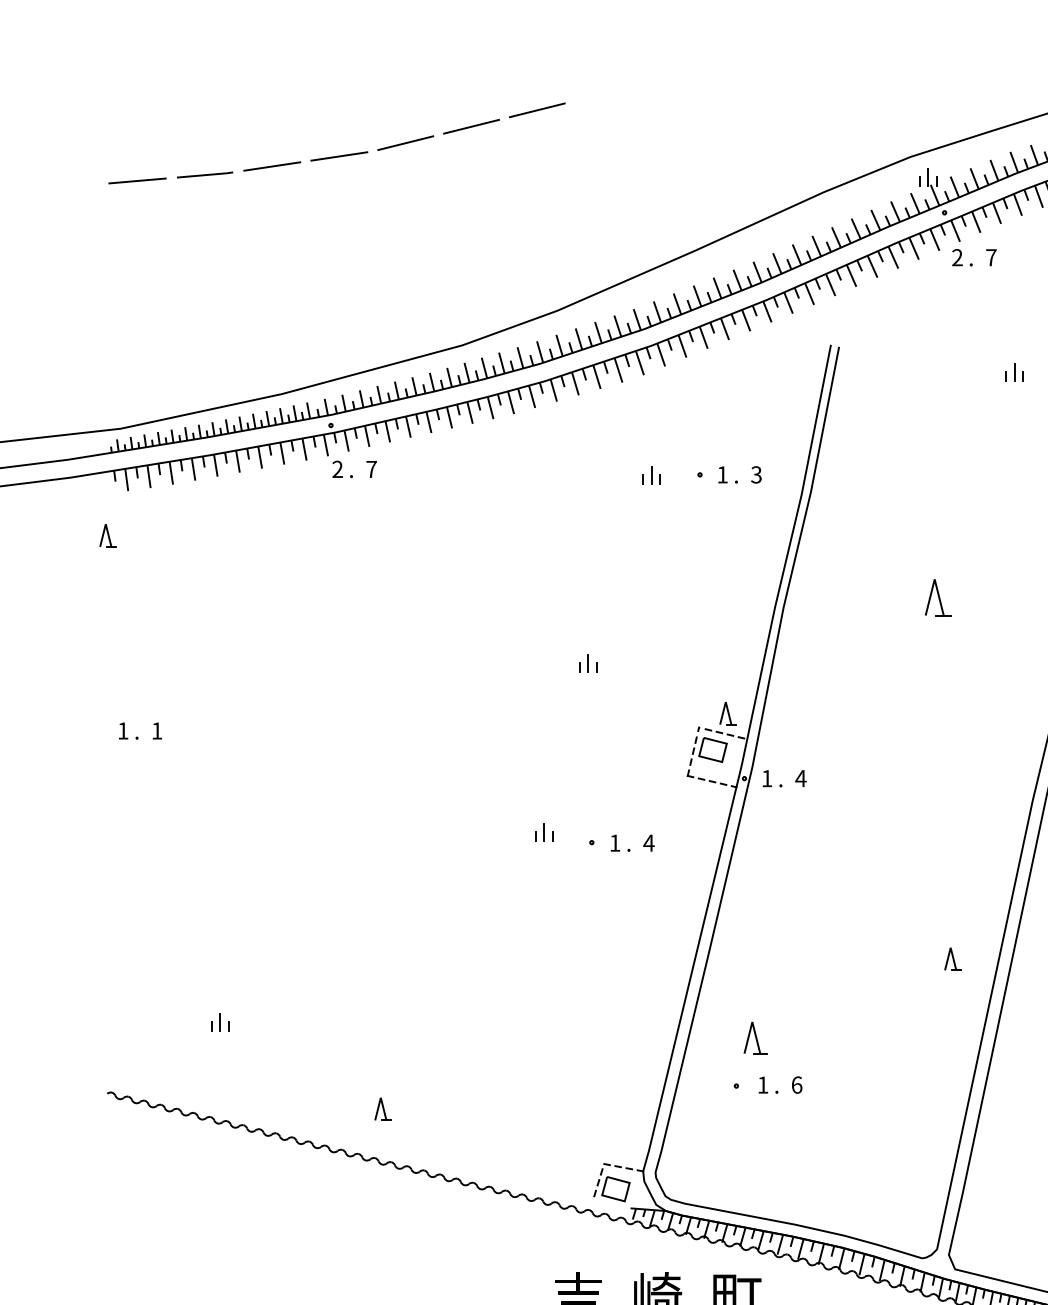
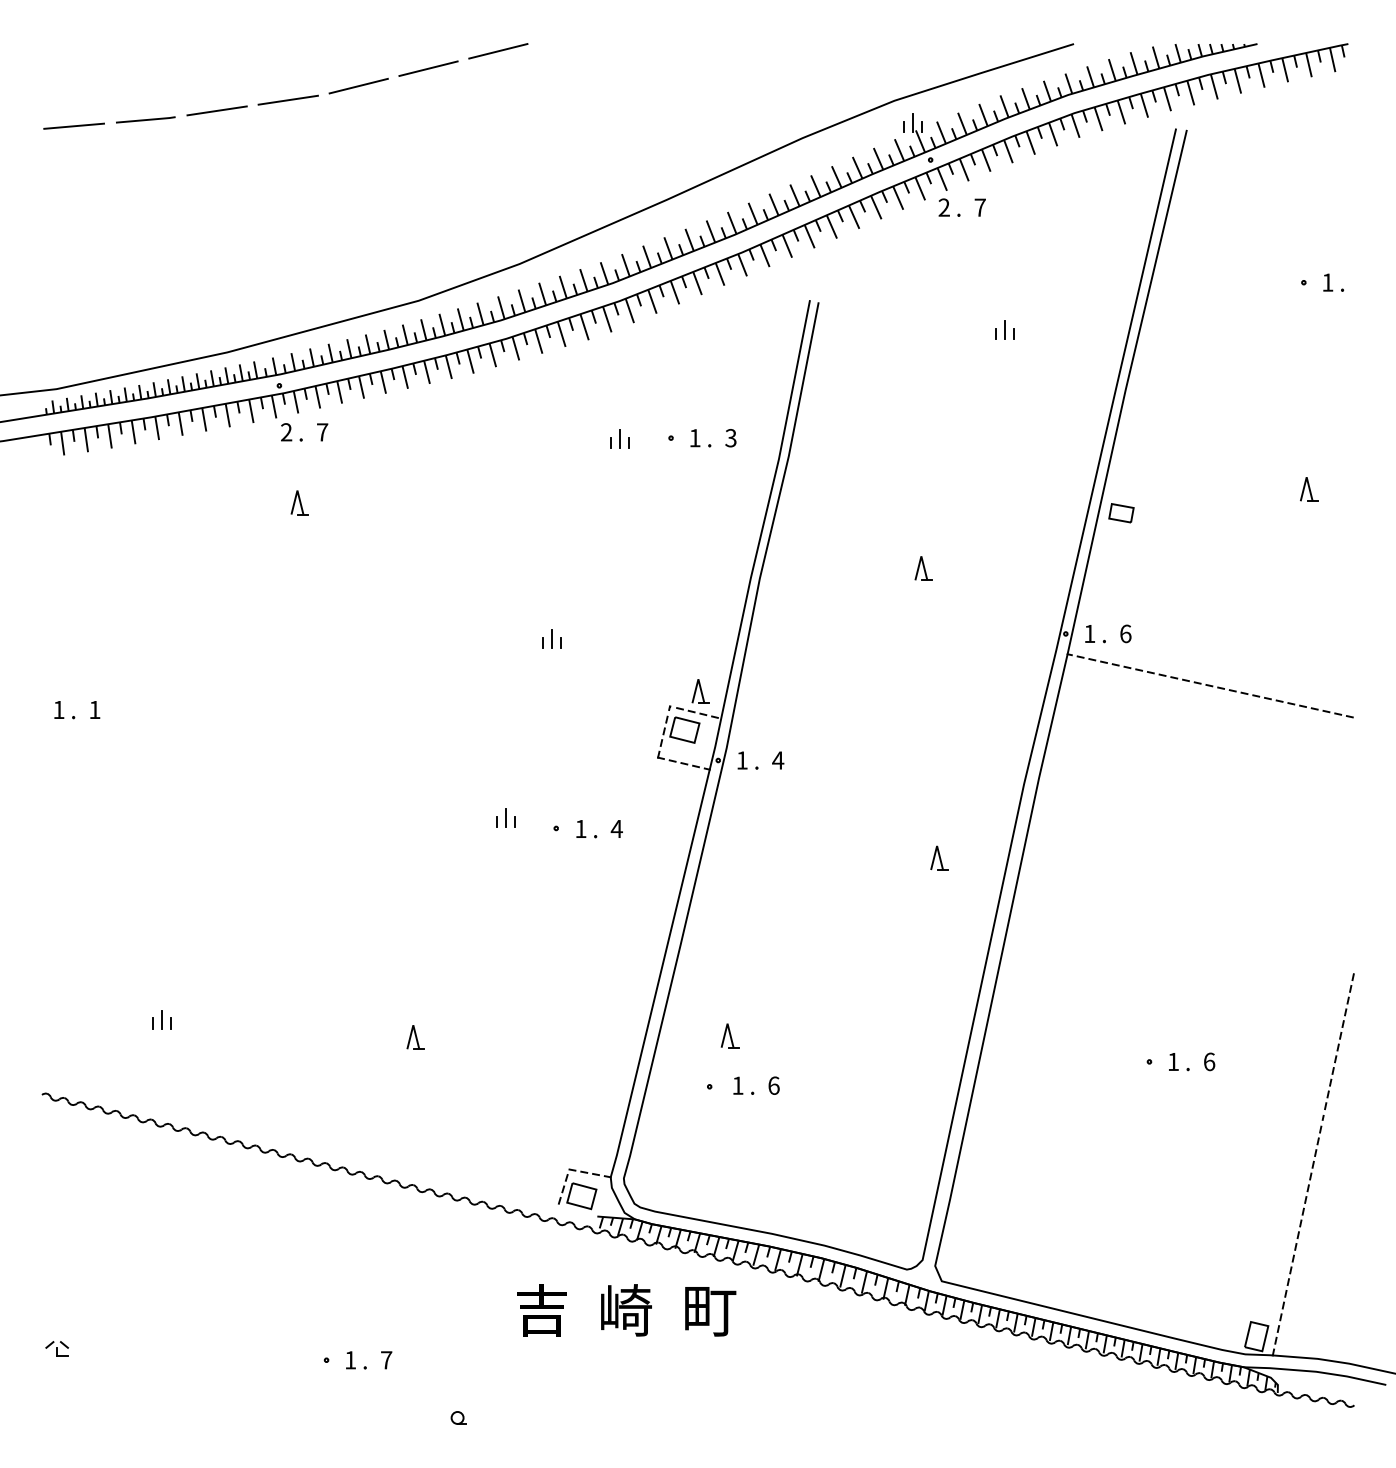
part: (107, 535) -> (299, 502), moved
part: (937, 597) -> (923, 568), size x0.62
part: (952, 958) -> (939, 857), moved
part: (755, 1037) -> (729, 1035), size x0.71
part: (382, 1109) -> (415, 1037), moved

